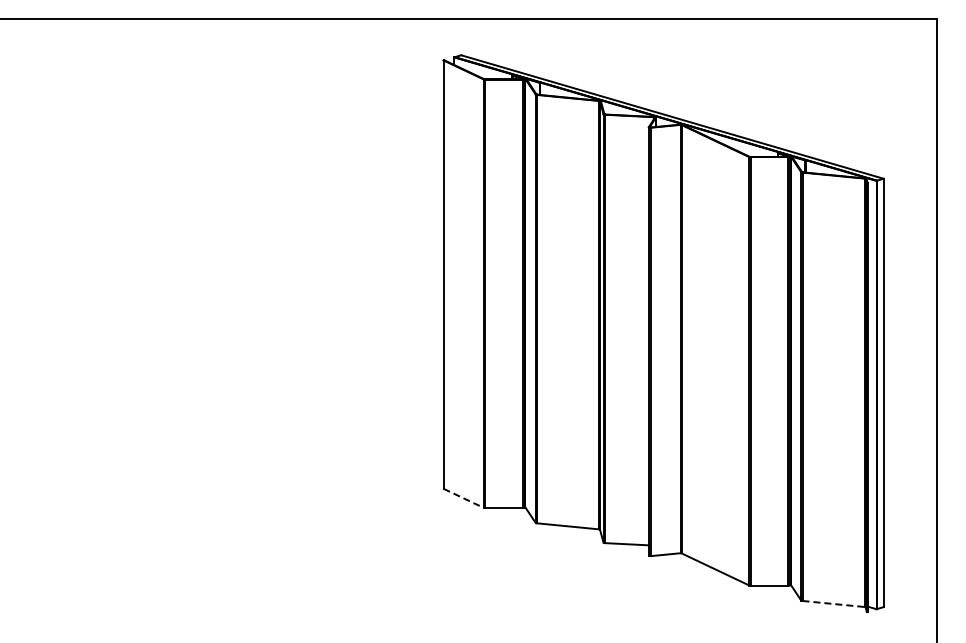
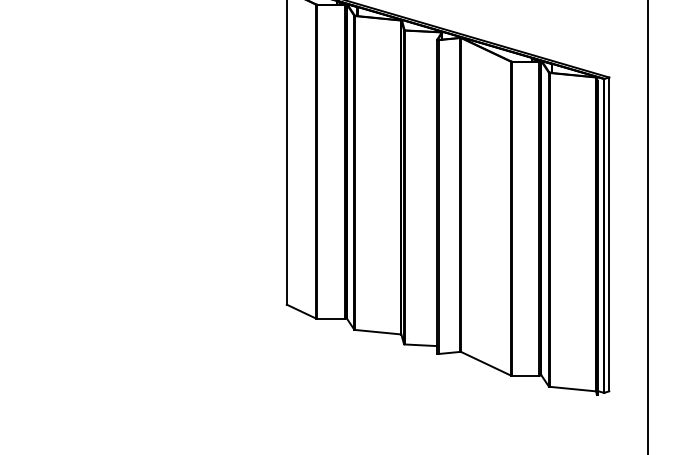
line: (464, 498) -> (302, 311), dashed -> solid
line: (834, 604) -> (573, 389), dashed -> solid

